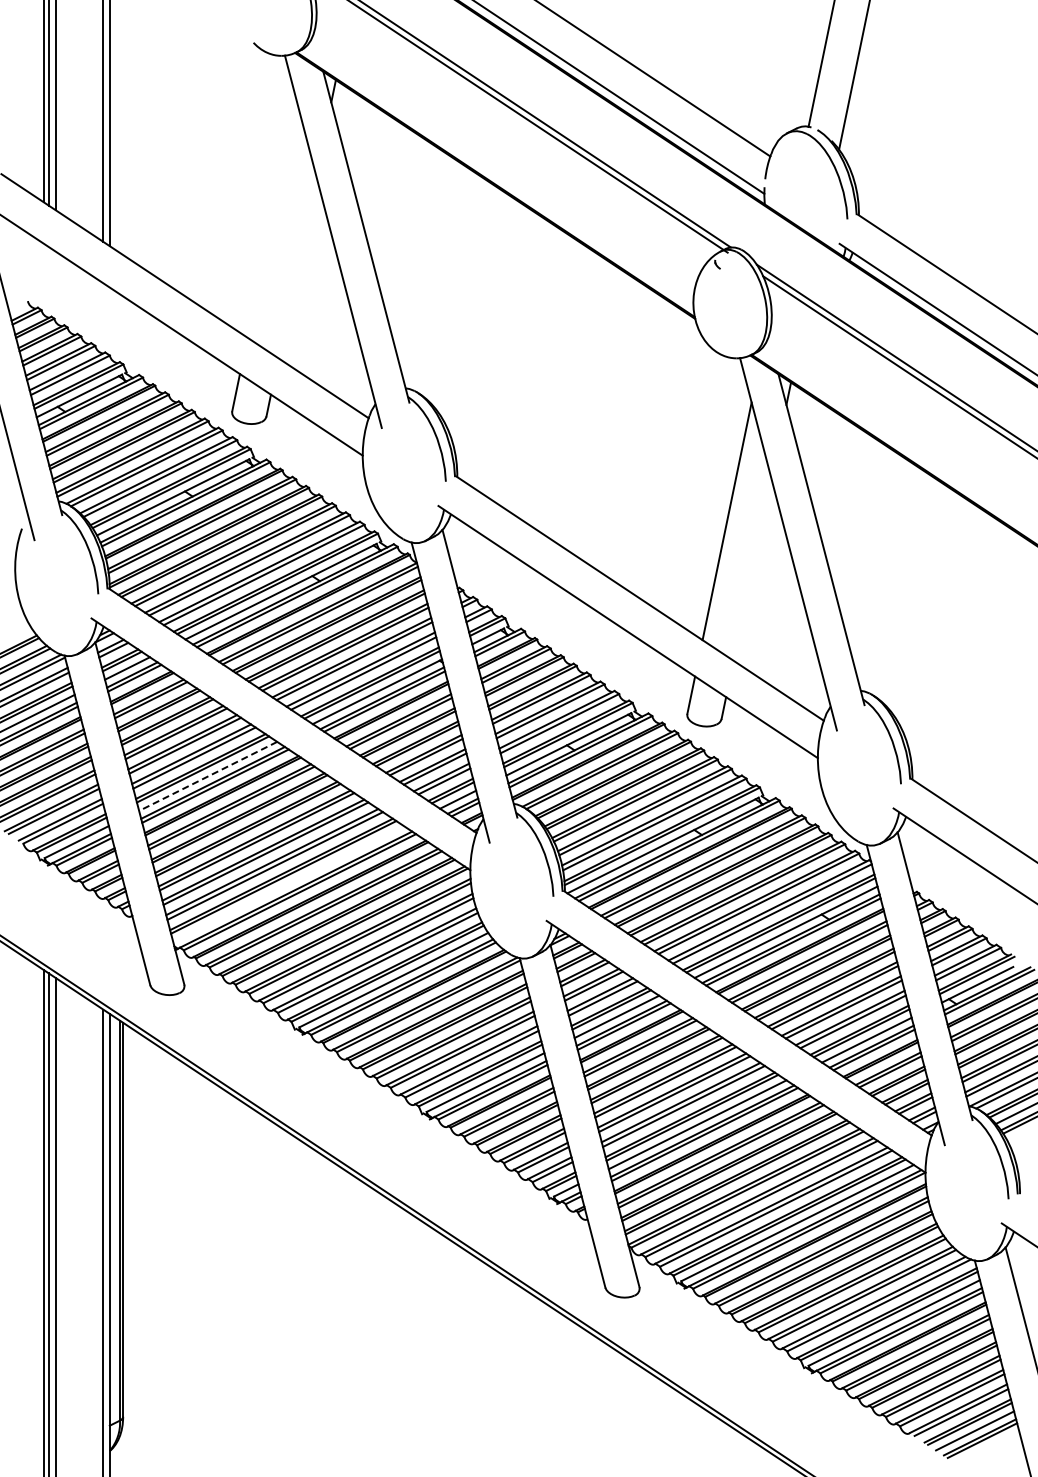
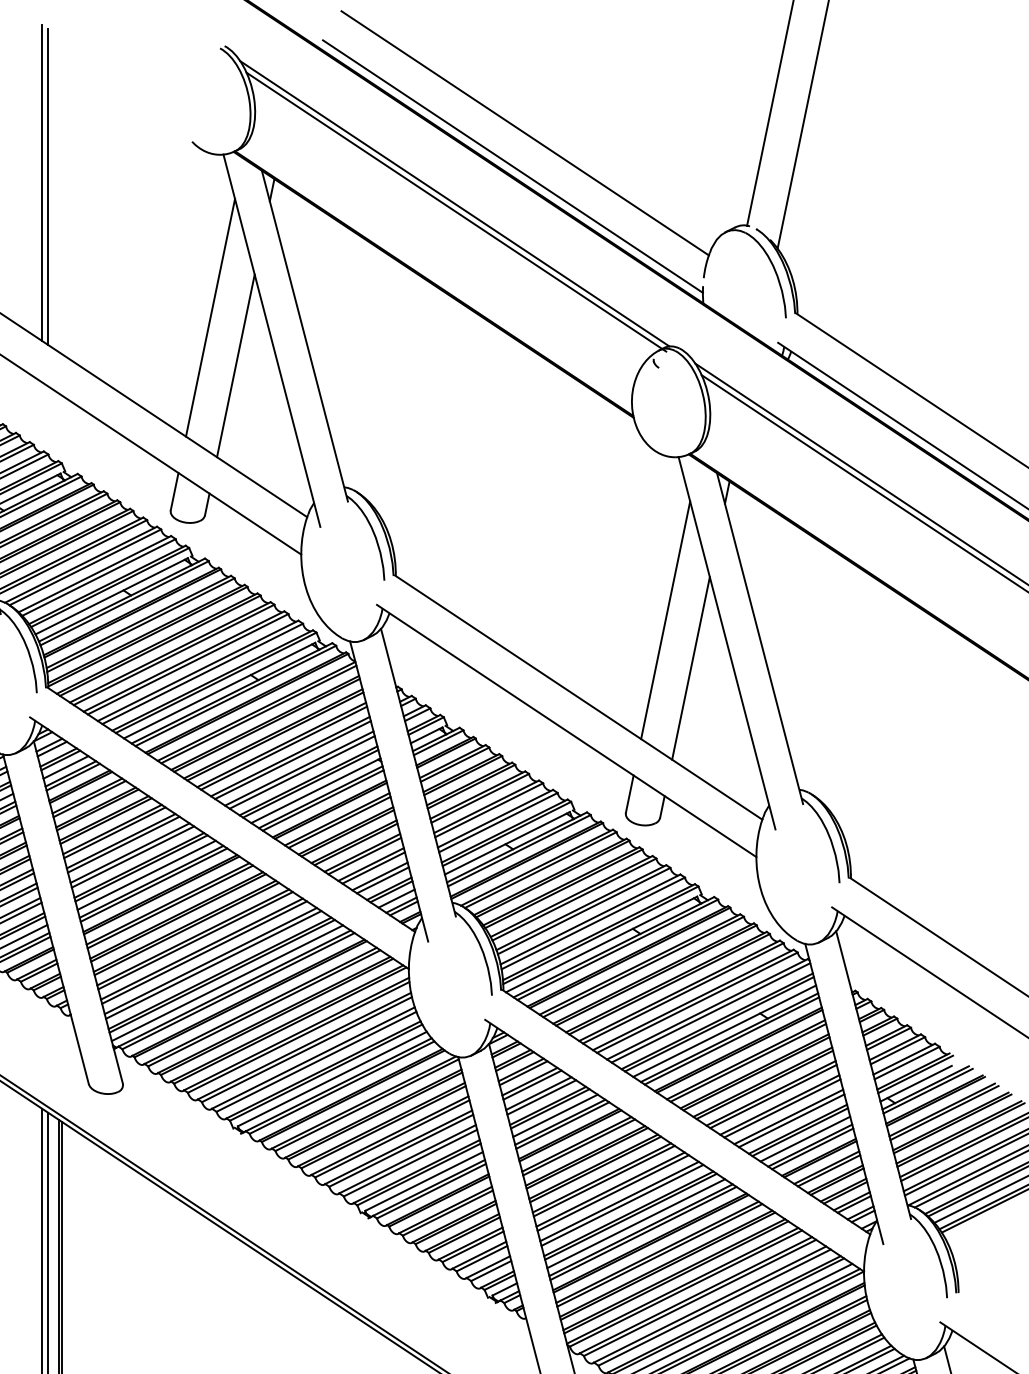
line: (271, 218) -> (210, 317), added
line: (297, 266) -> (236, 365), added
line: (752, 569) -> (691, 668), added
line: (207, 776) -> (146, 875), dashed -> solid
line: (288, 884) -> (227, 983), added

